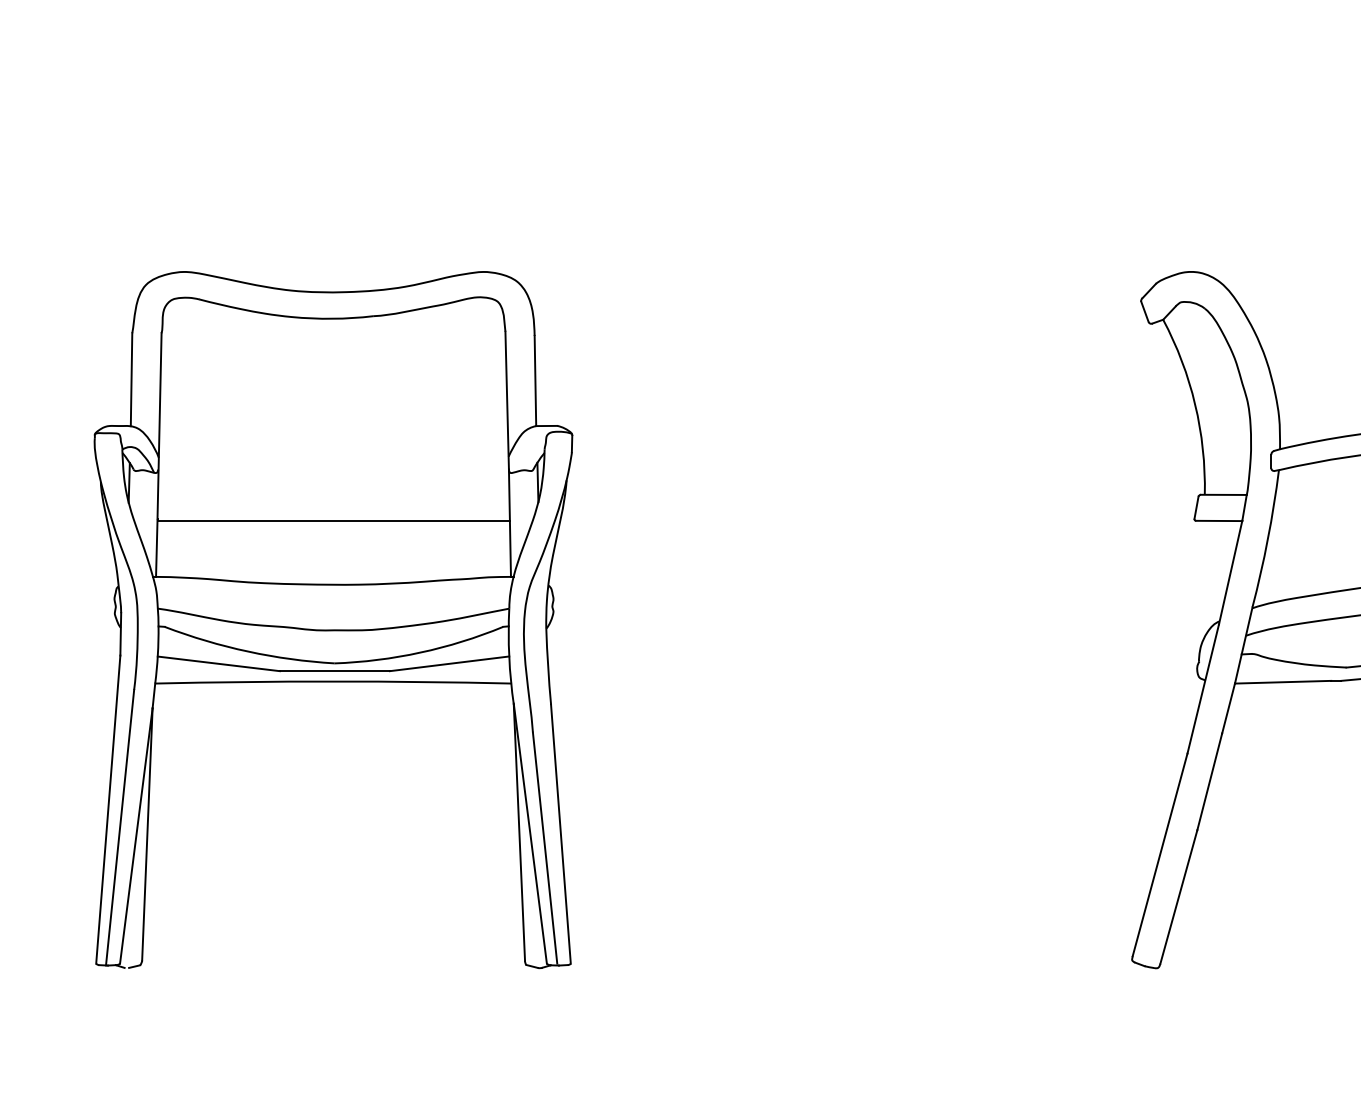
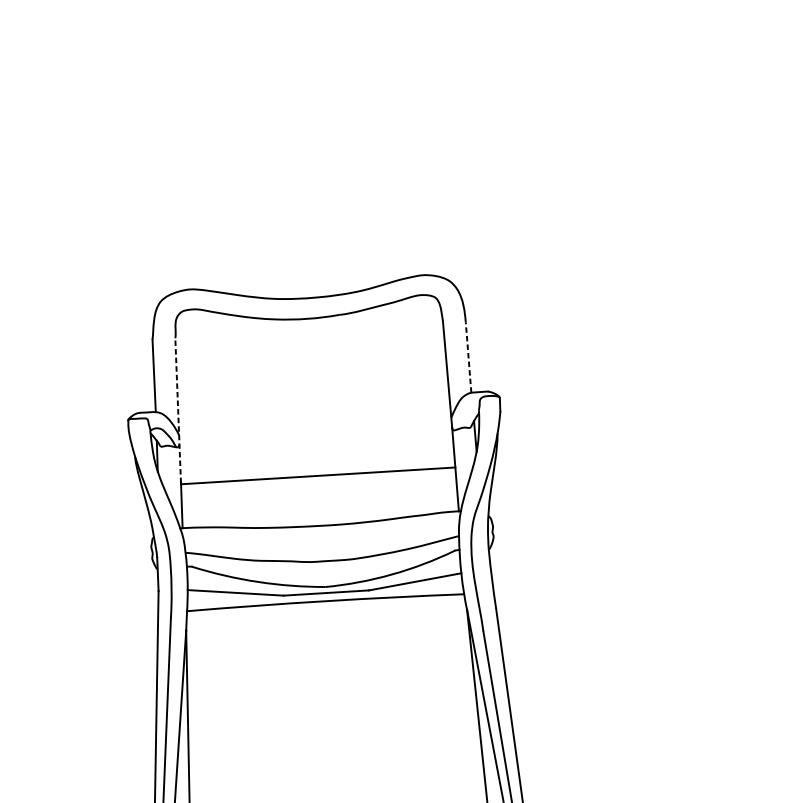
line: (535, 380) -> (468, 357), solid -> dashed
line: (159, 426) -> (178, 410), solid -> dashed

